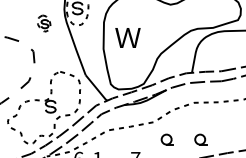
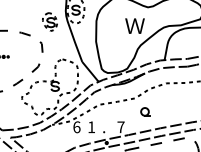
part: (43, 22) -> (49, 21), size x1.43
text: (127, 37) -> (134, 25), moved
part: (200, 139) -> (171, 111), removed

